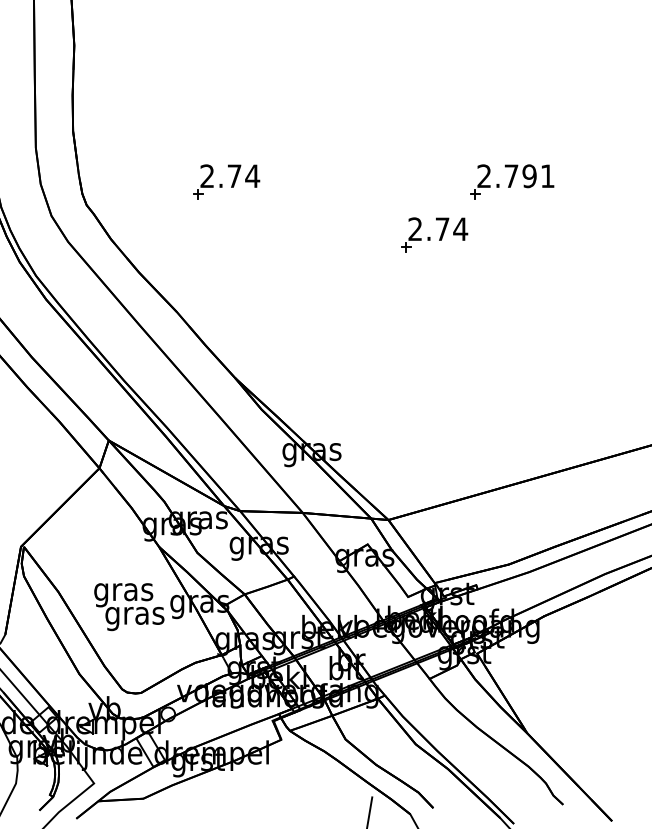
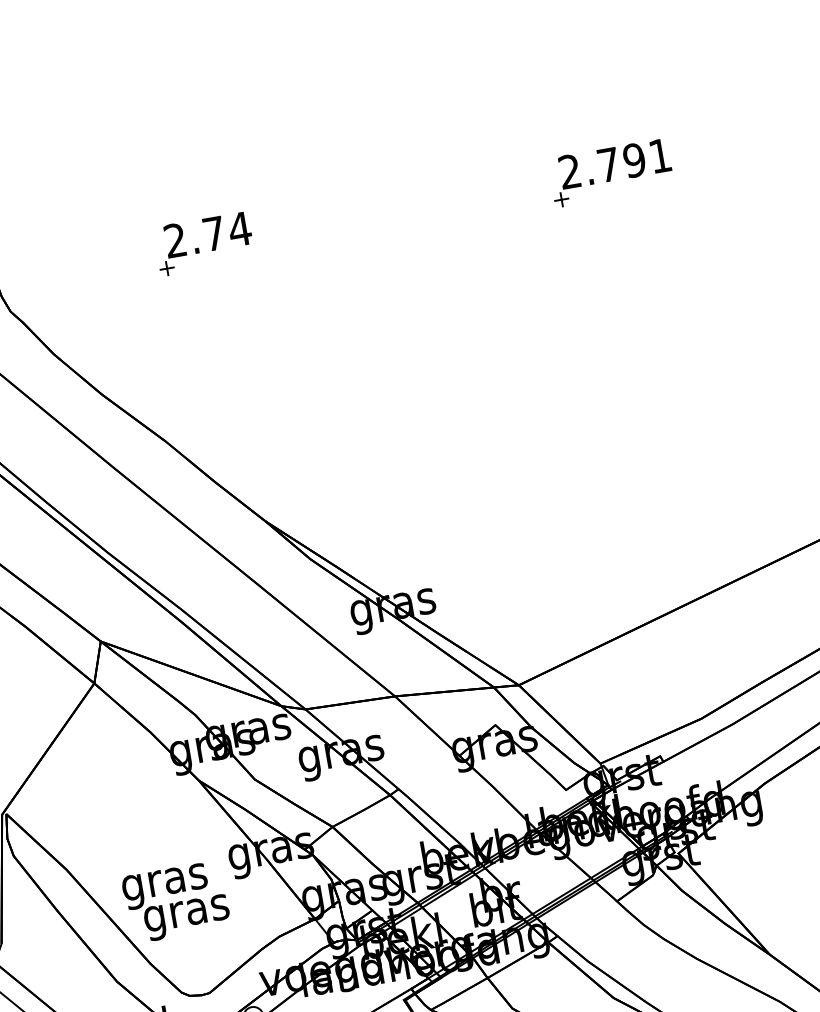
part: (434, 234) -> (513, 267), removed
text: (129, 607) -> (176, 902), moved

